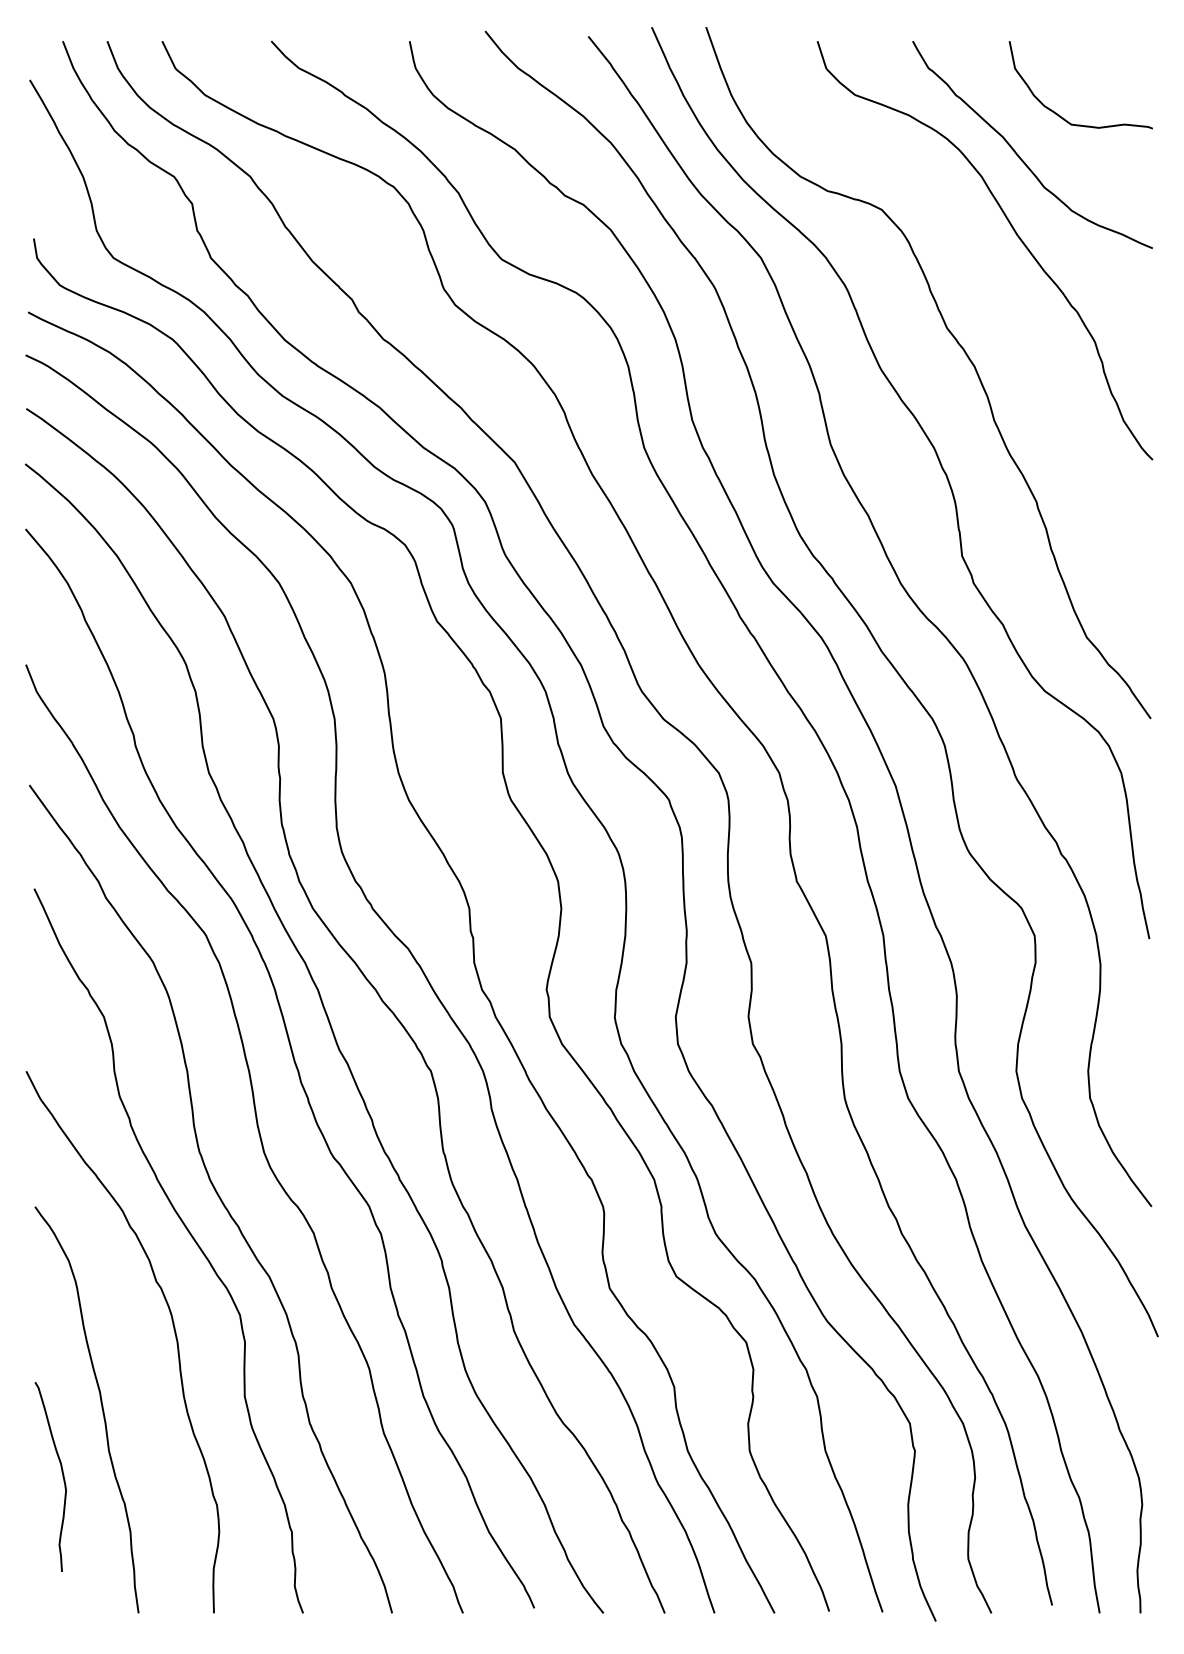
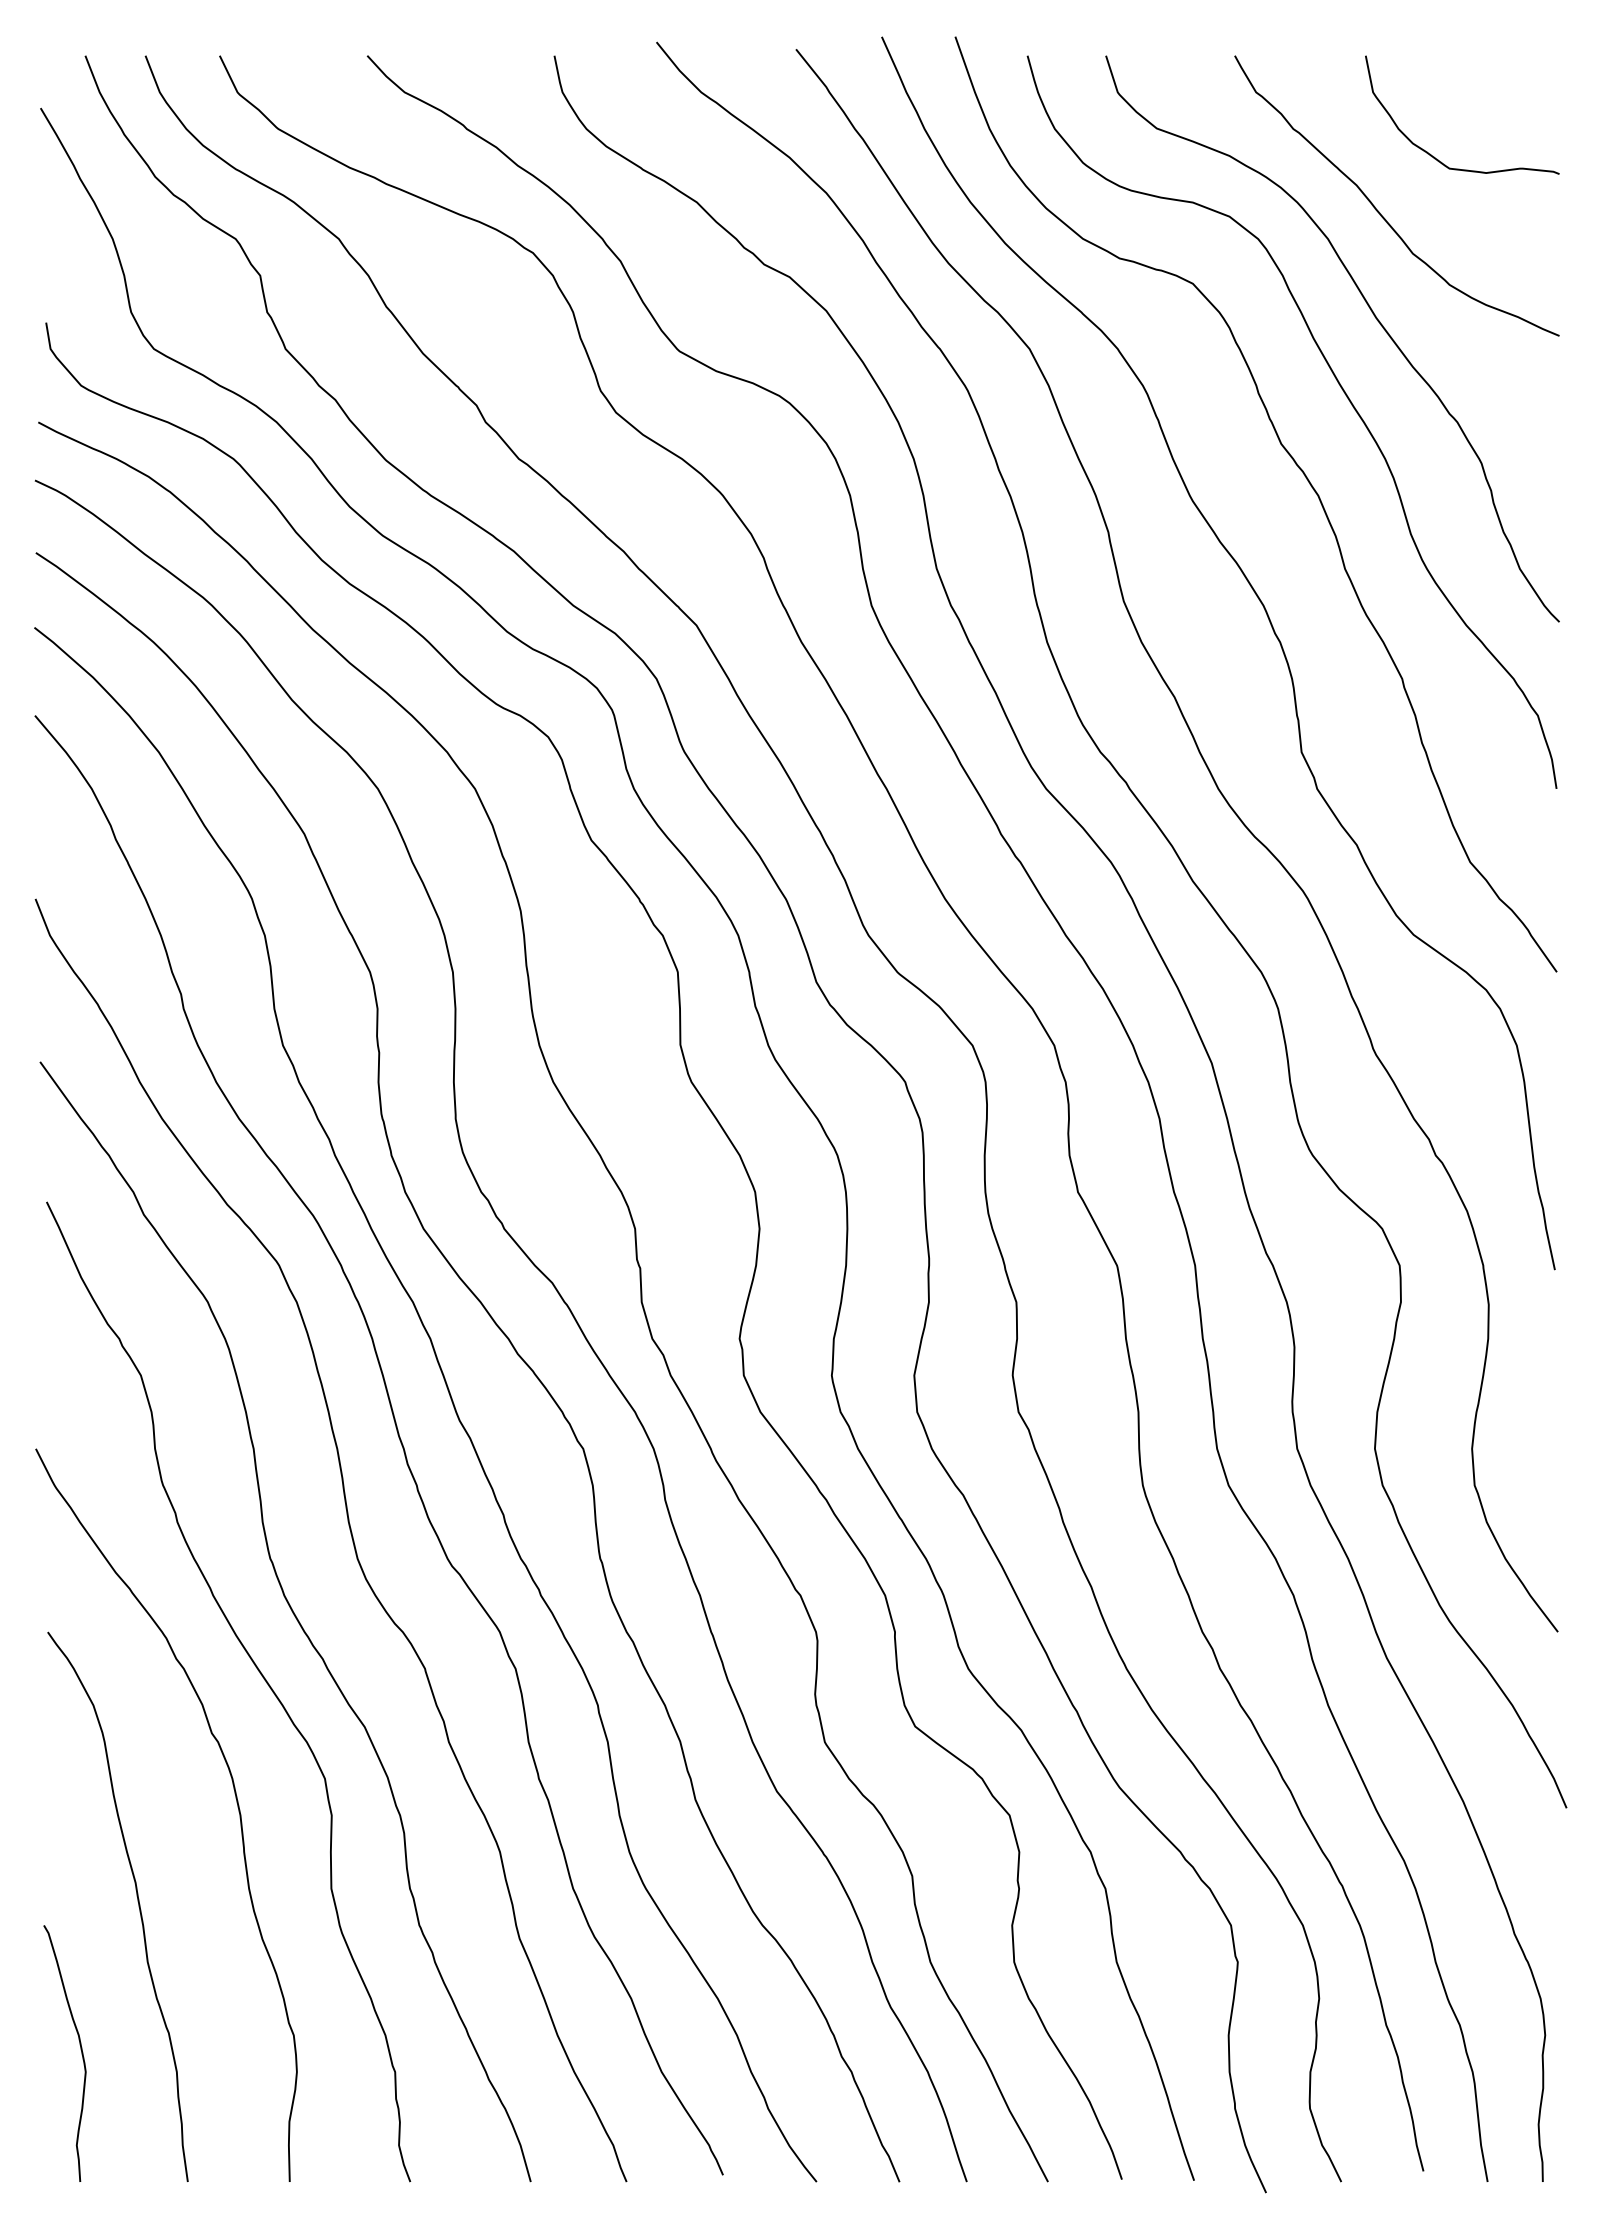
curve: (991, 287) -> (1341, 389), added
curve: (62, 1473) -> (80, 2049), moved

